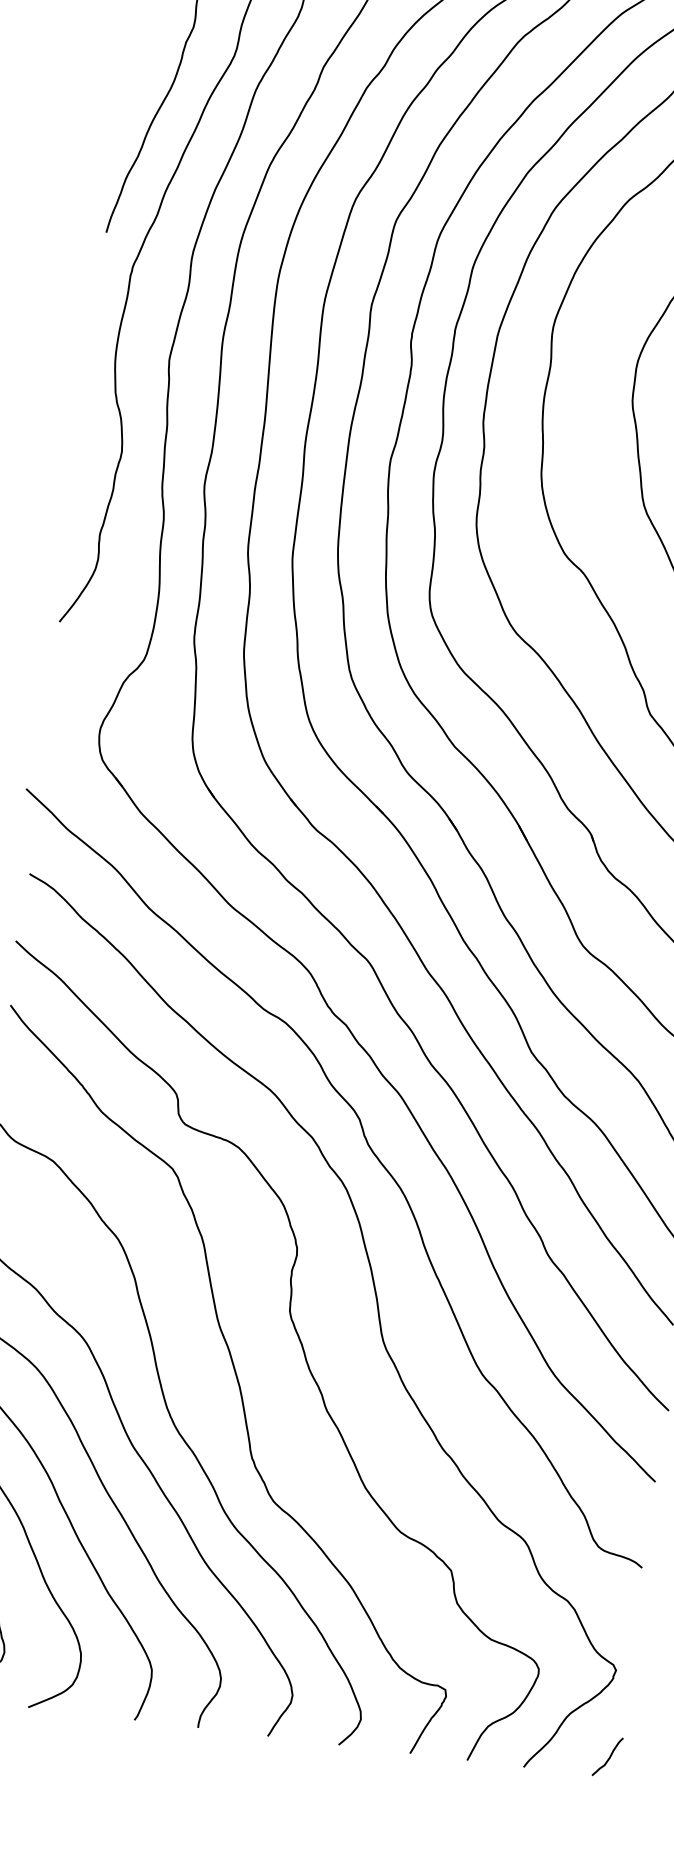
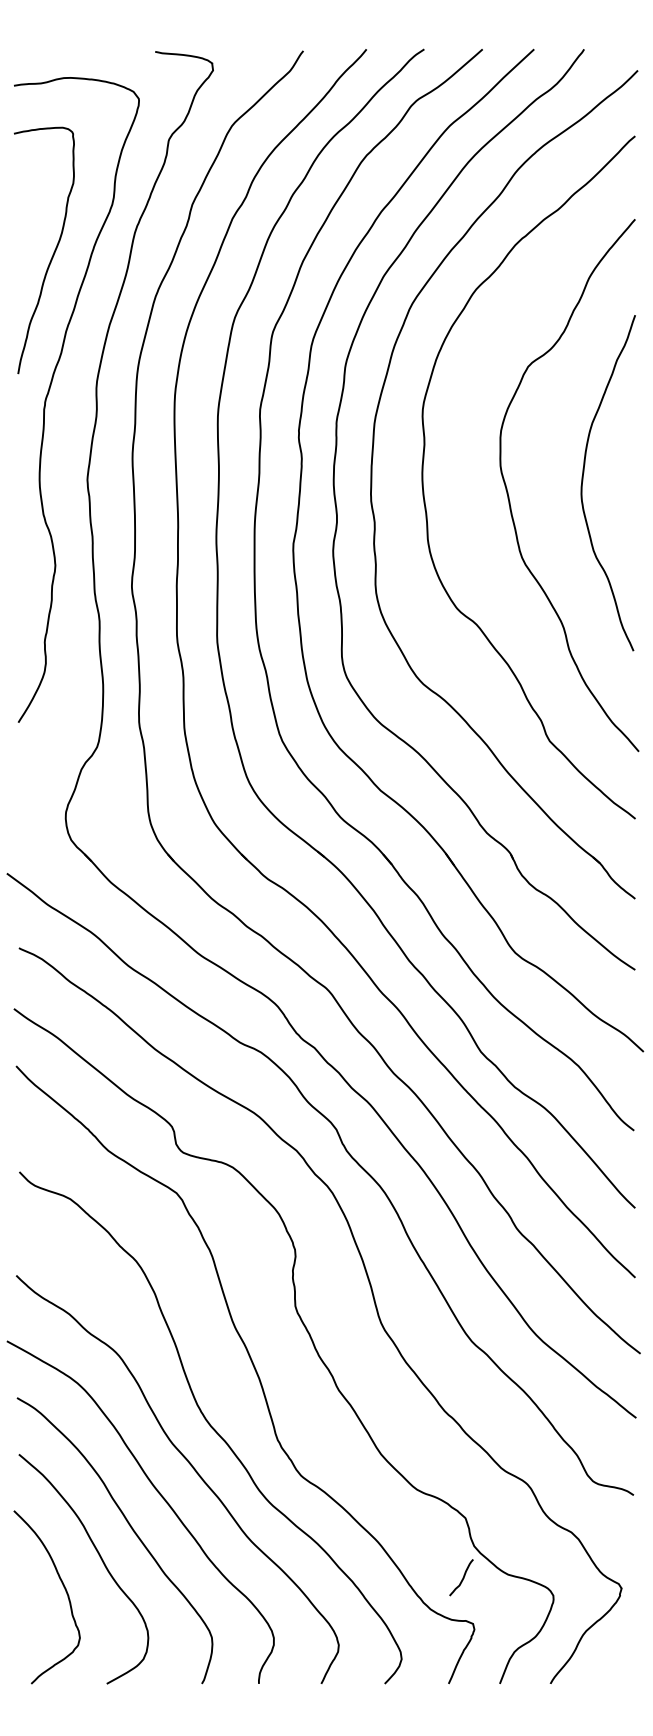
curve: (608, 1756) -> (462, 1577), moved

